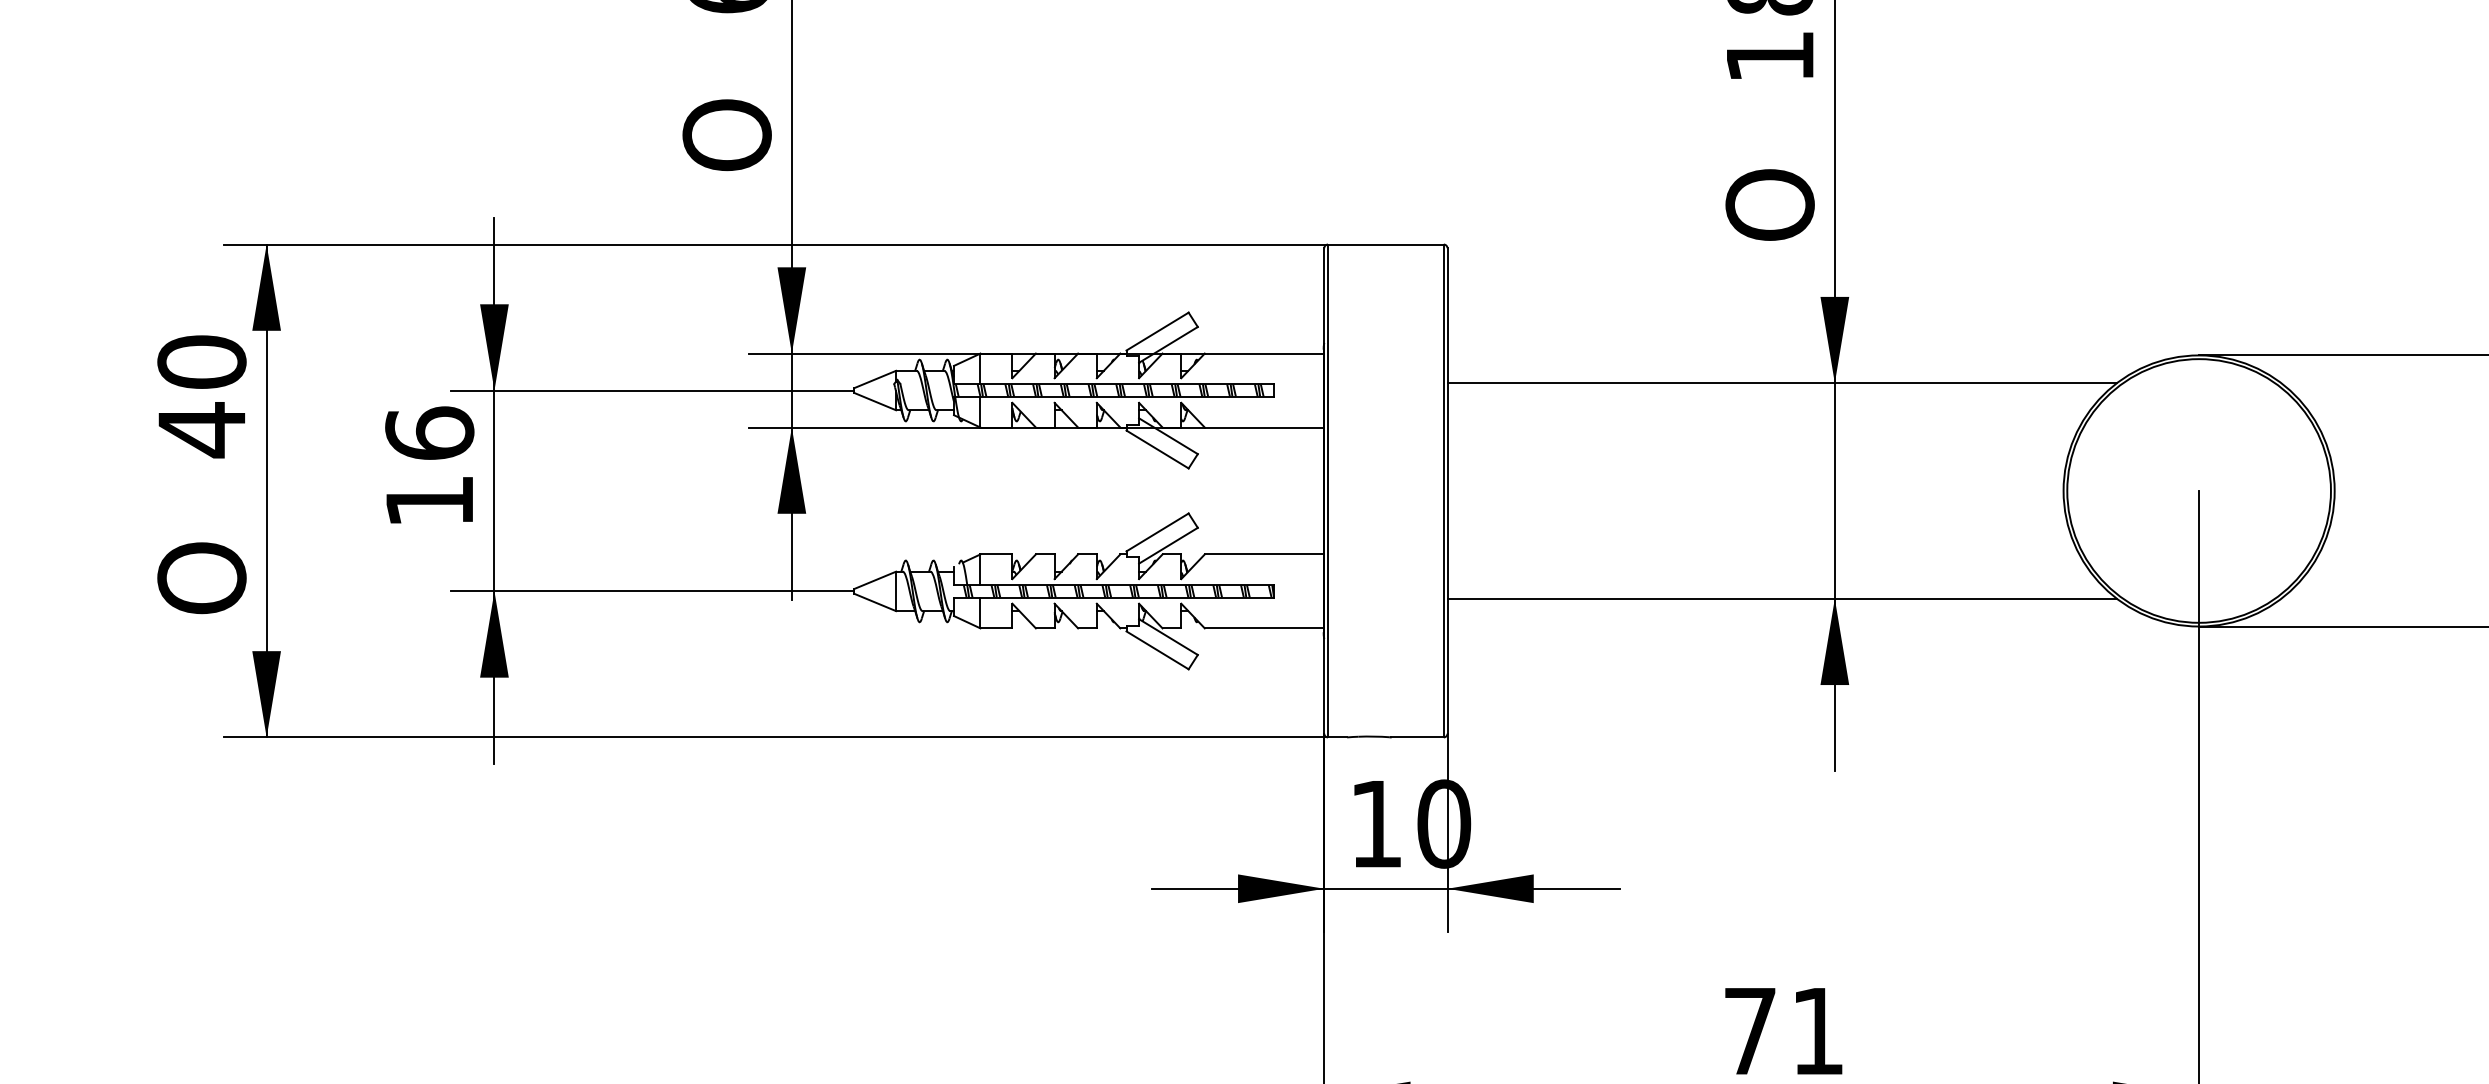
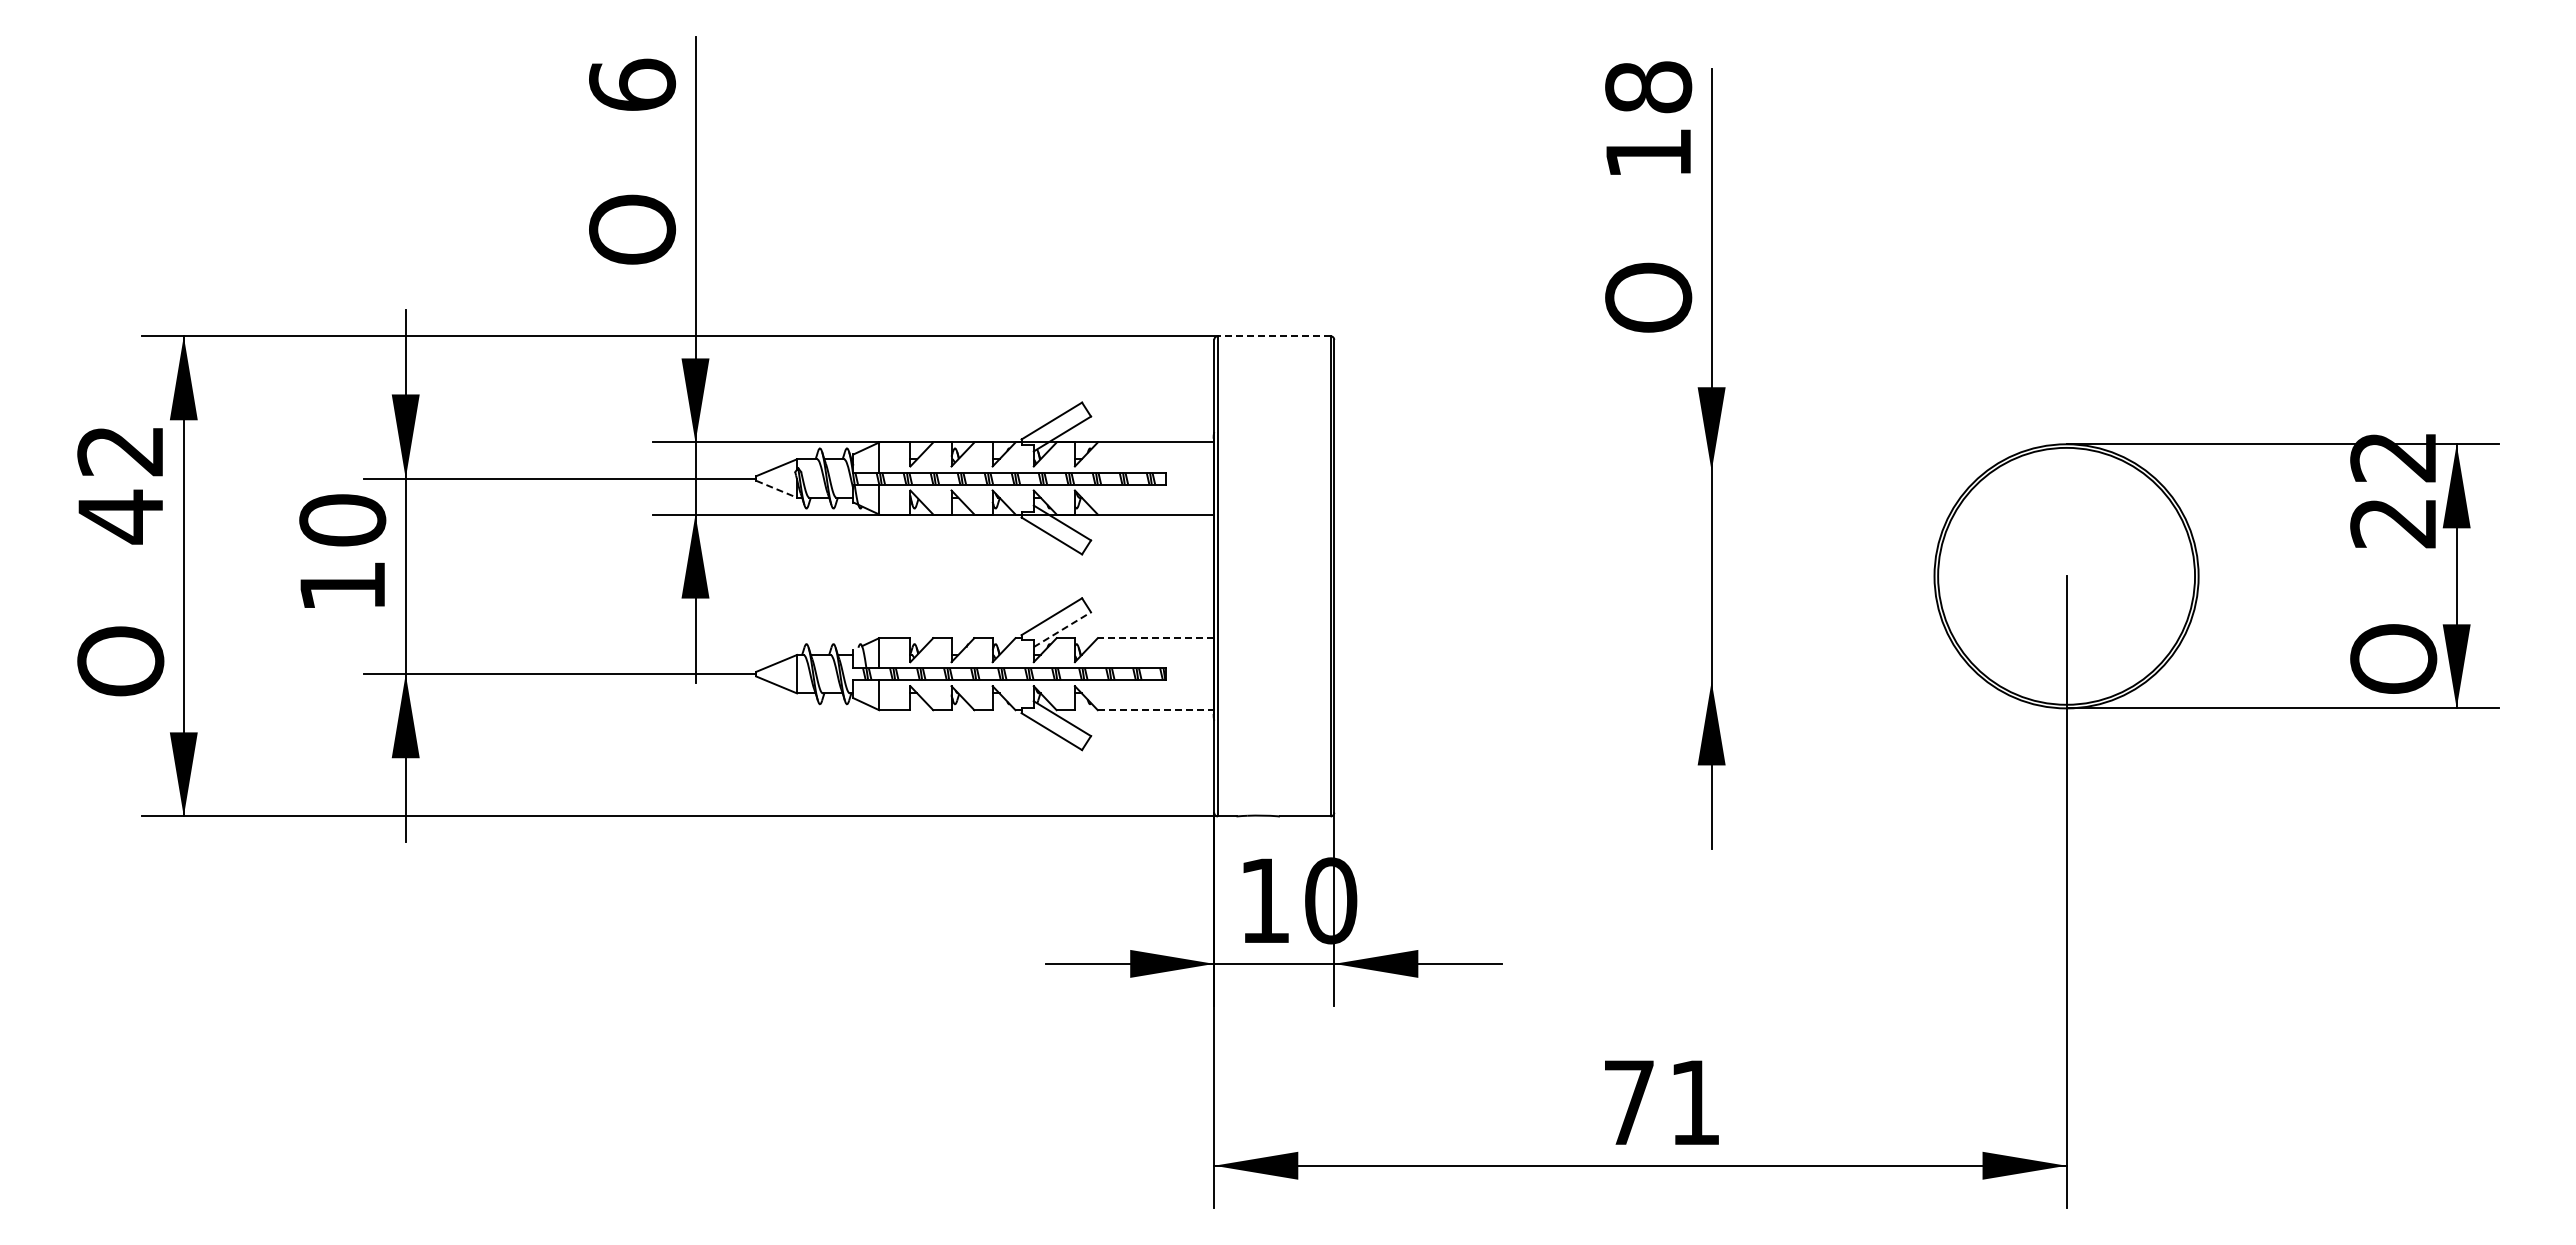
line: (1385, 244) -> (1273, 336), solid -> dashed
text: (201, 361) -> (120, 450), 40 -> 42
line: (1782, 383) -> (1660, 471), removed
line: (876, 401) -> (777, 489), solid -> dashed
text: (429, 432) -> (342, 519), 16 -> 10
line: (1168, 545) -> (1062, 629), solid -> dashed
line: (1264, 554) -> (1155, 638), solid -> dashed
line: (1782, 598) -> (1660, 681), removed
line: (1264, 628) -> (1155, 710), solid -> dashed

